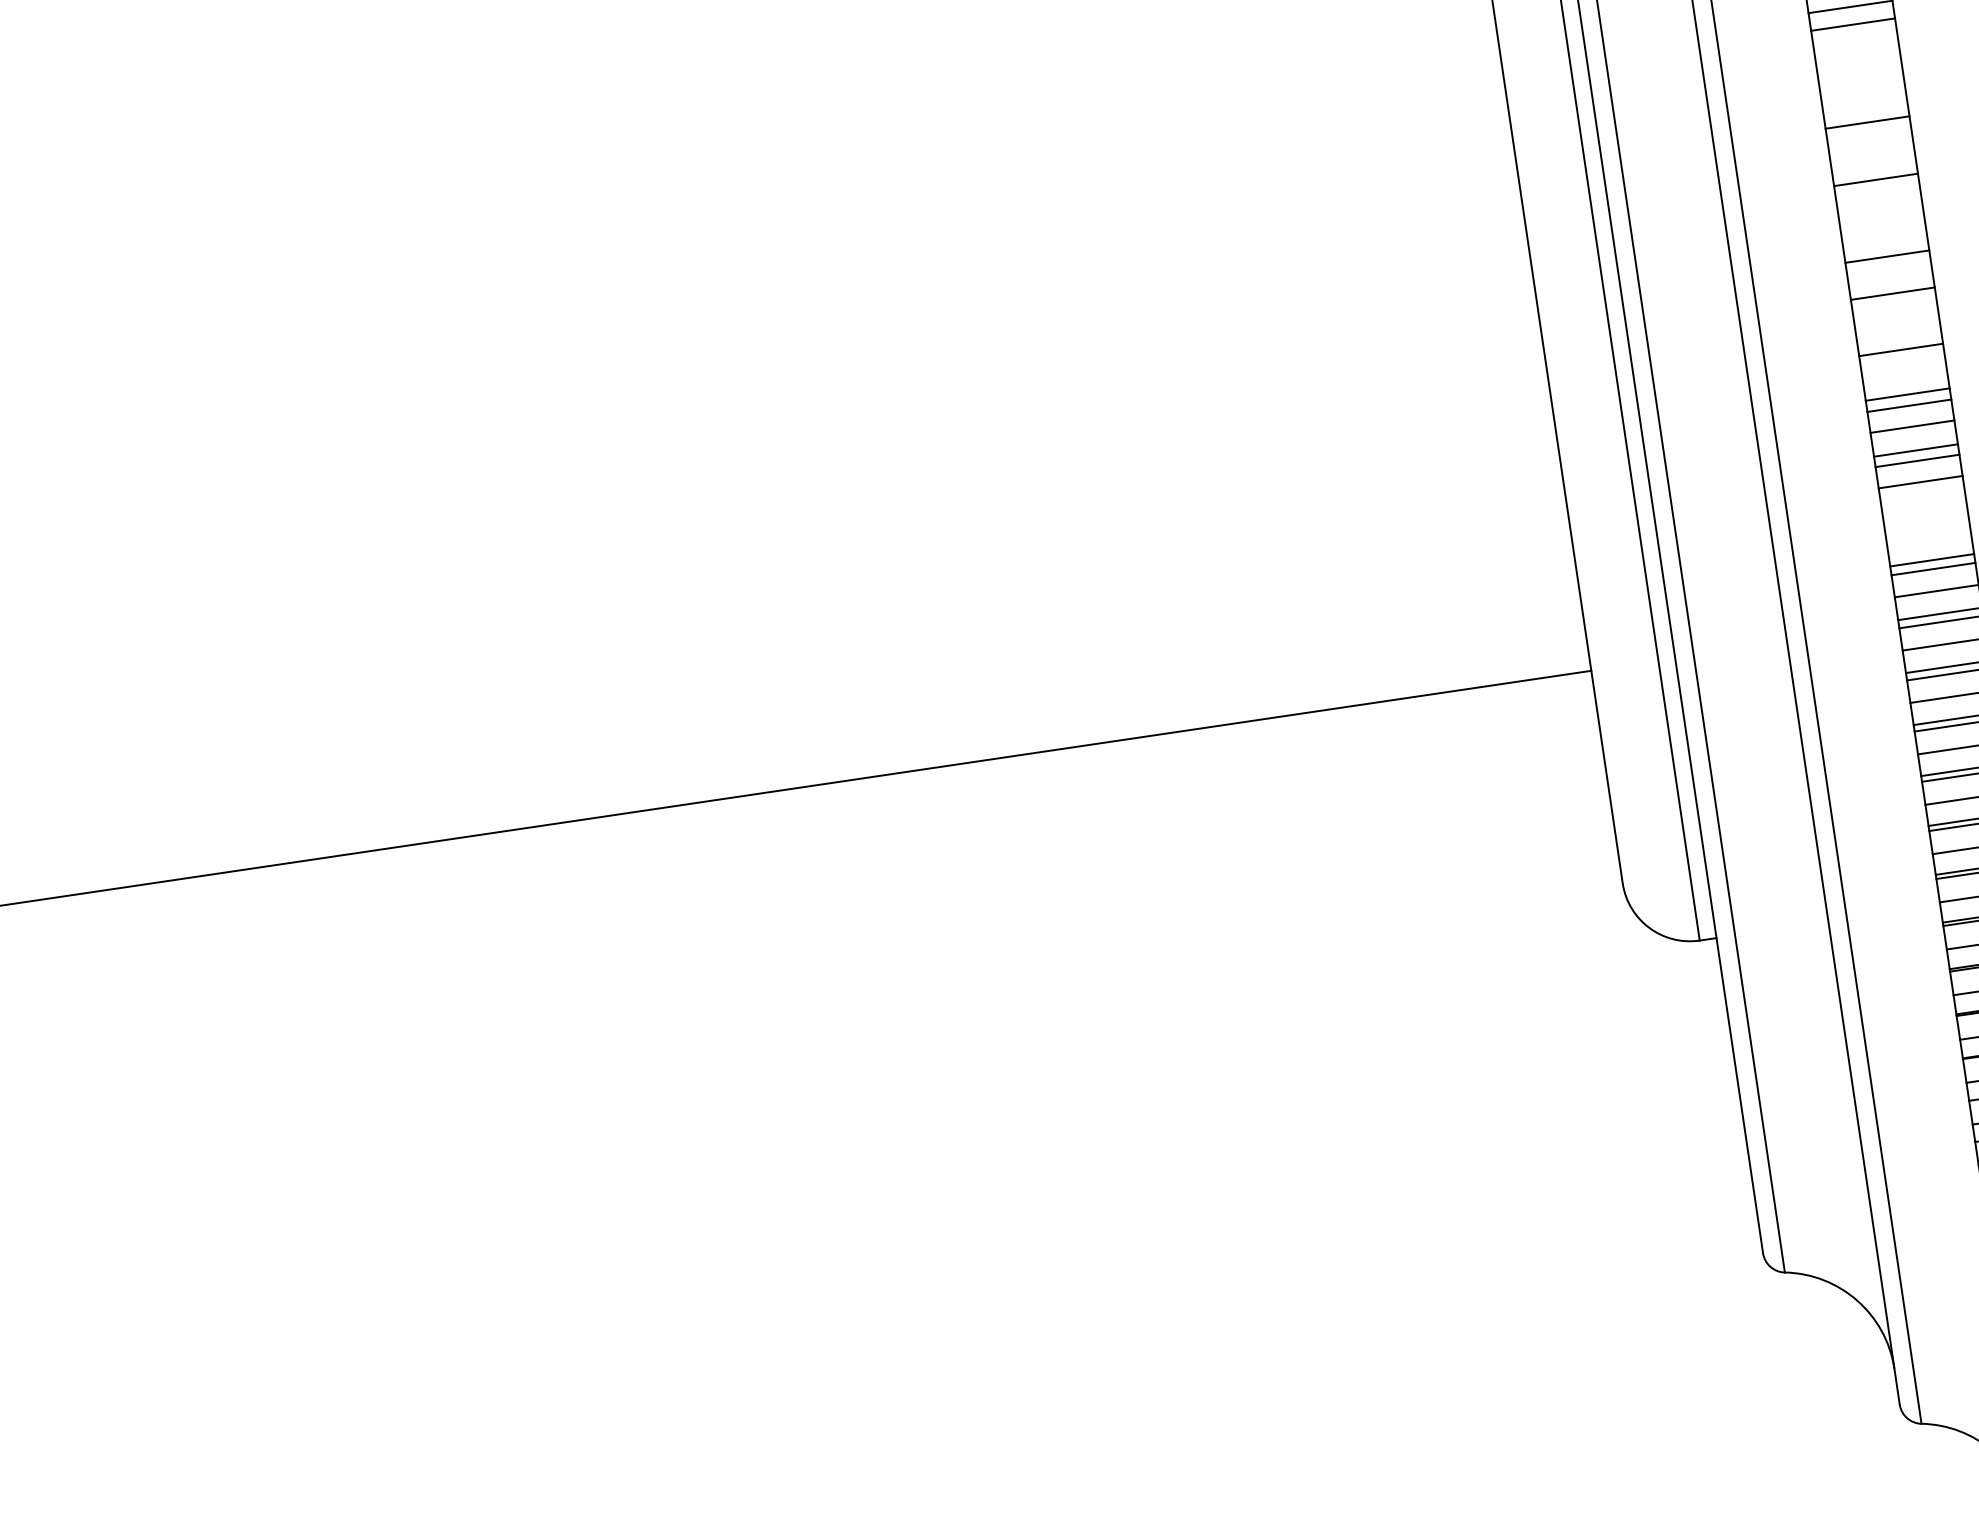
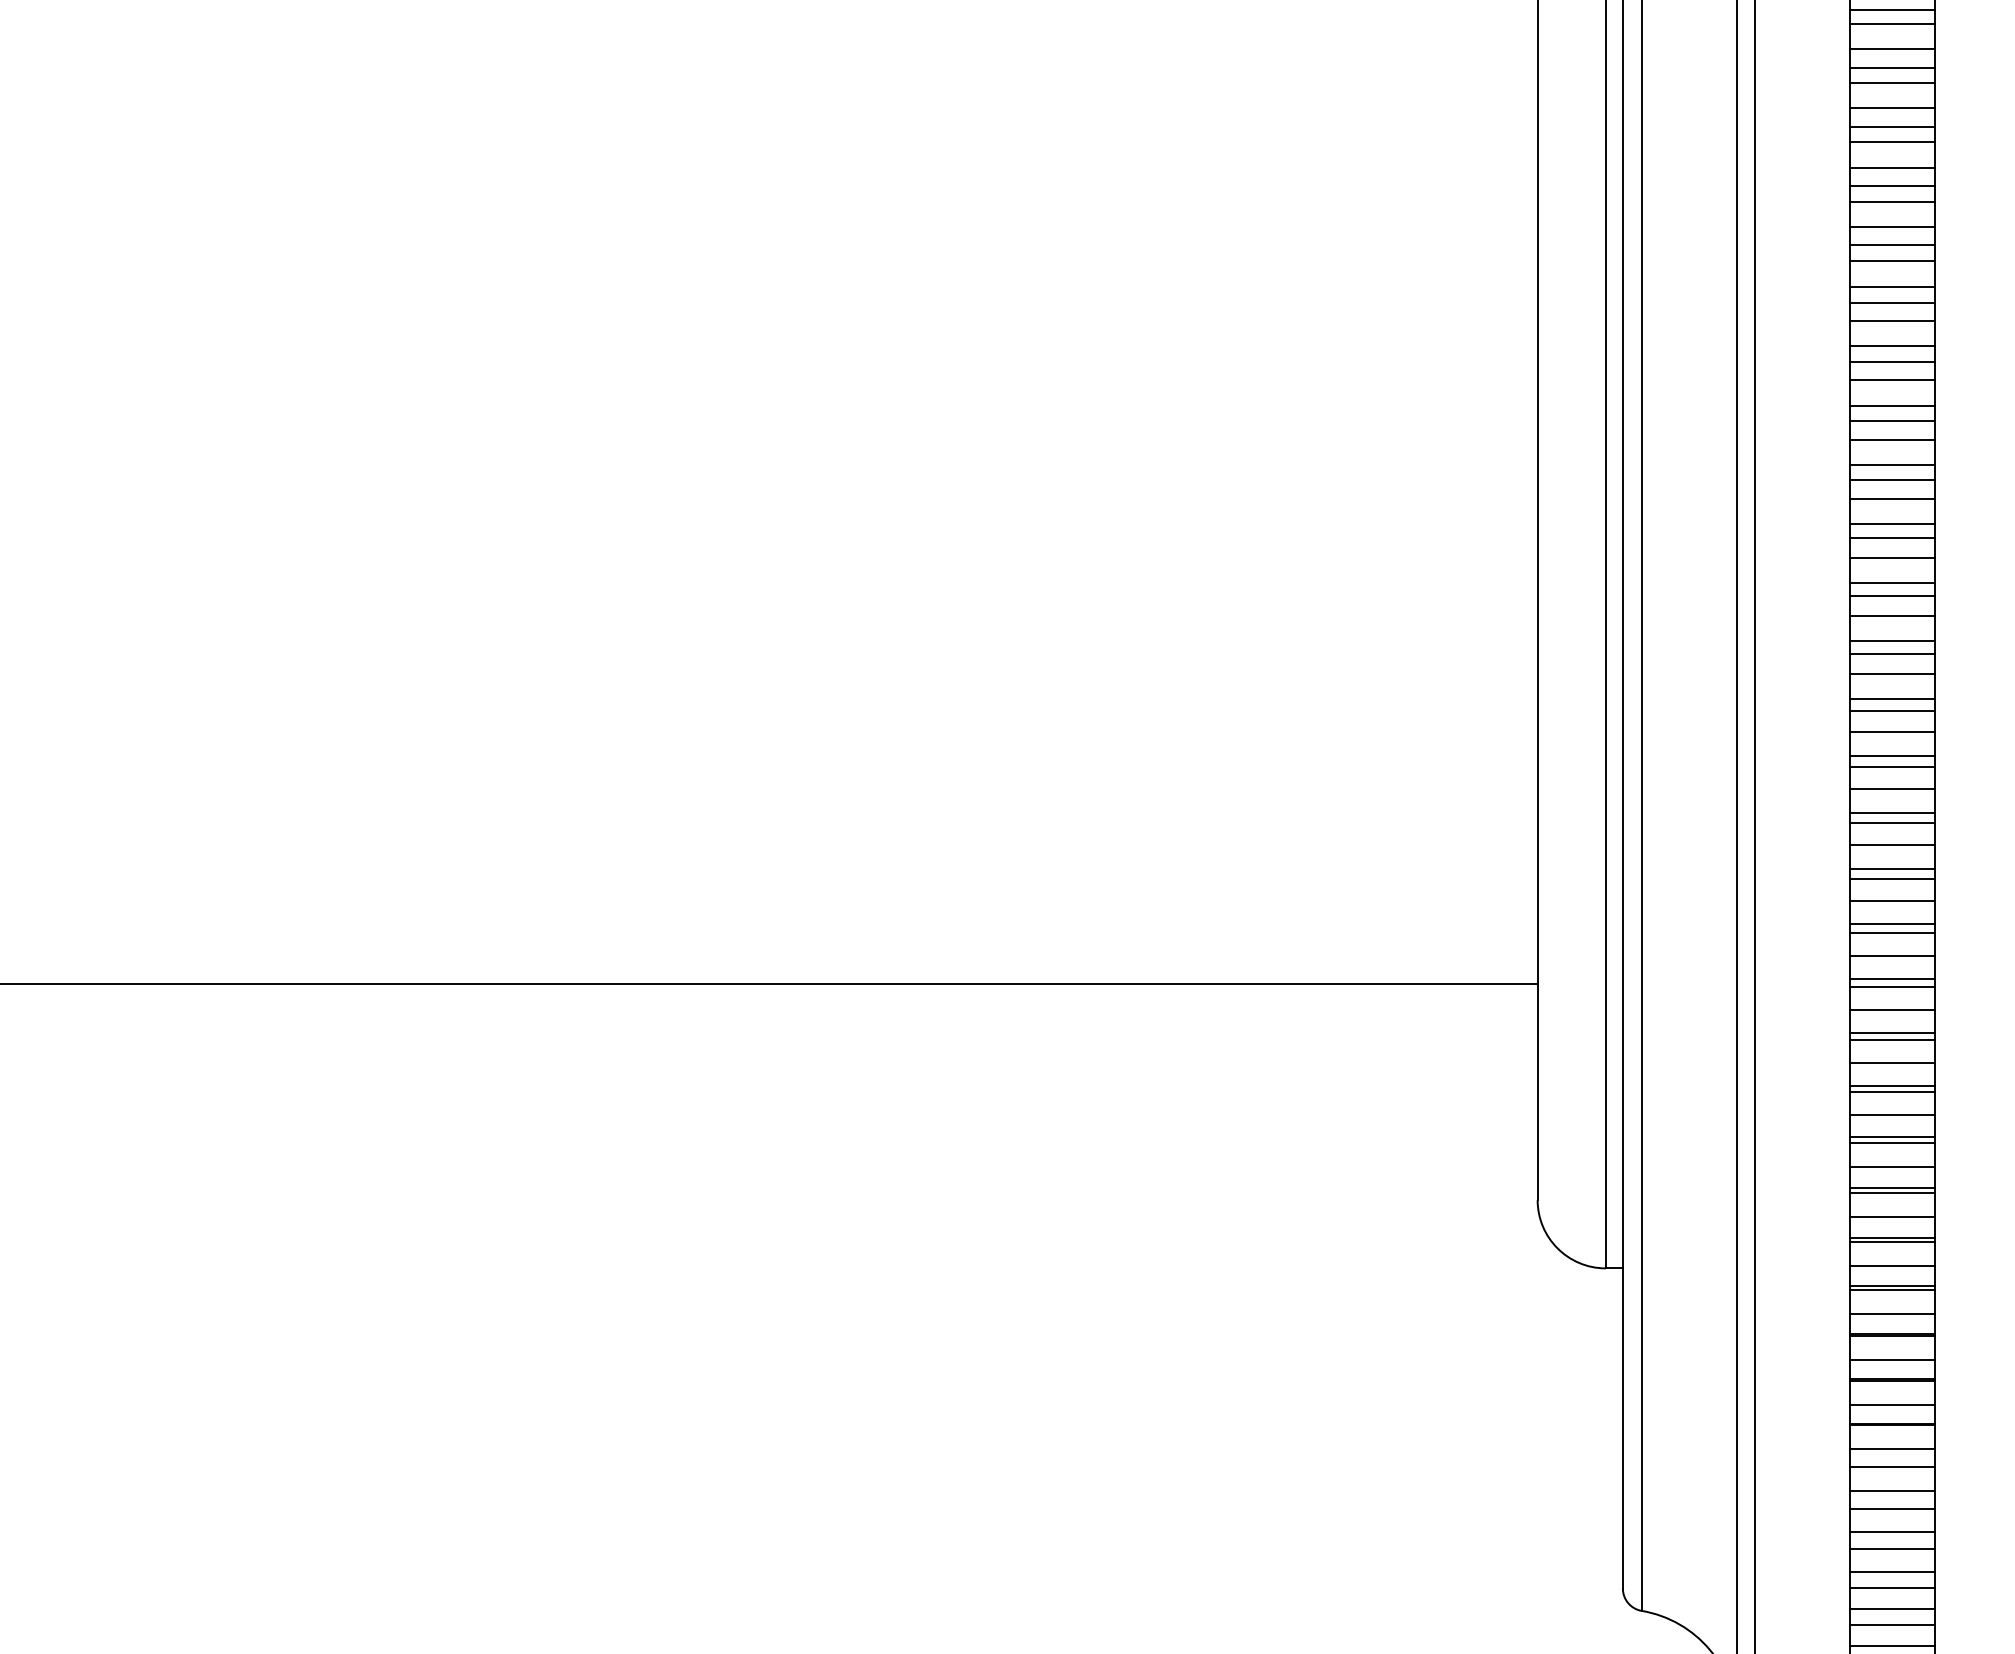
line: (1856, 49) -> (1892, 405), added
line: (1858, 65) -> (1892, 421), added
line: (1861, 83) -> (1892, 439), added
line: (1865, 107) -> (1892, 464), added
line: (1870, 141) -> (1892, 498), added
line: (1873, 165) -> (1892, 523), added
line: (1878, 199) -> (1892, 557), added
line: (1882, 223) -> (1892, 582), added
line: (1884, 236) -> (1892, 595), added
line: (1890, 280) -> (1892, 640), added
line: (1895, 314) -> (1892, 674), added
line: (1899, 337) -> (1892, 698), added
line: (1903, 370) -> (1892, 731), added
line: (1923, 505) -> (1892, 868), added
line: (1925, 515) -> (1892, 878), added
line: (1928, 536) -> (1892, 900), added

